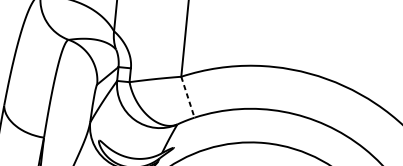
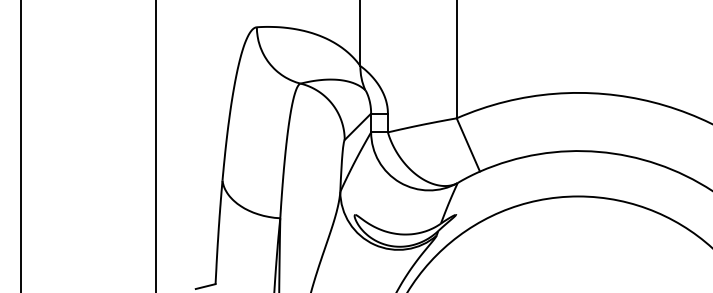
line: (187, 97) -> (468, 145), dashed -> solid

